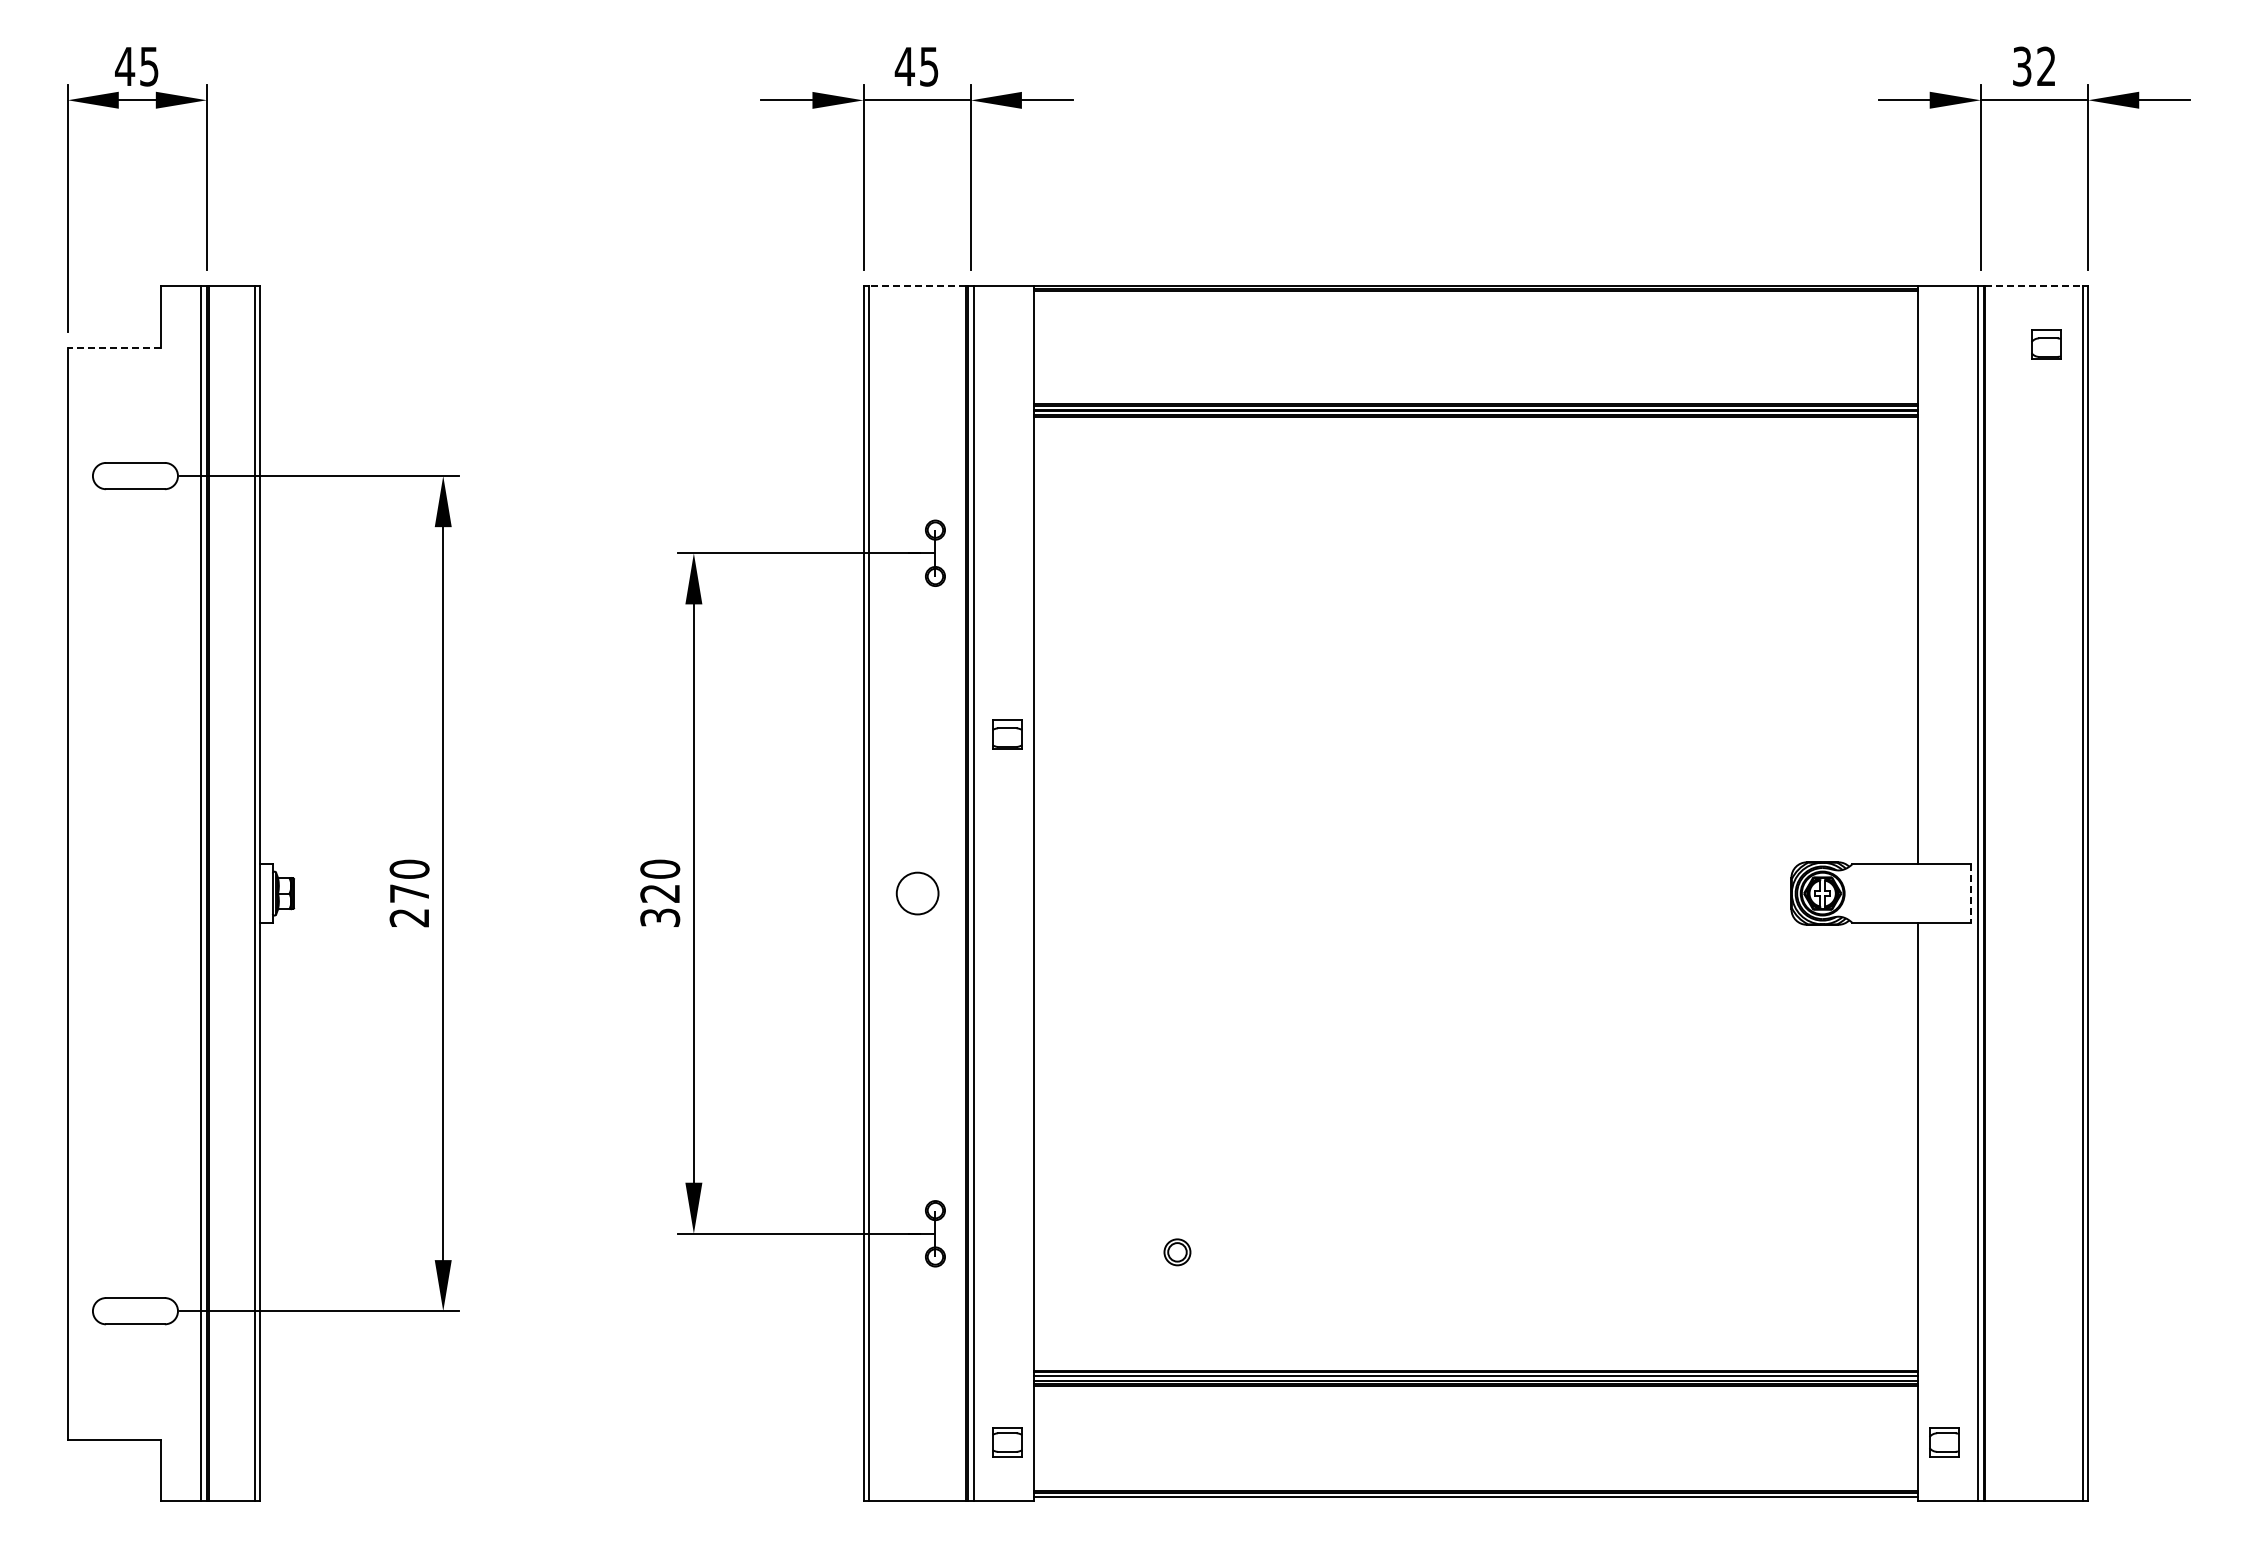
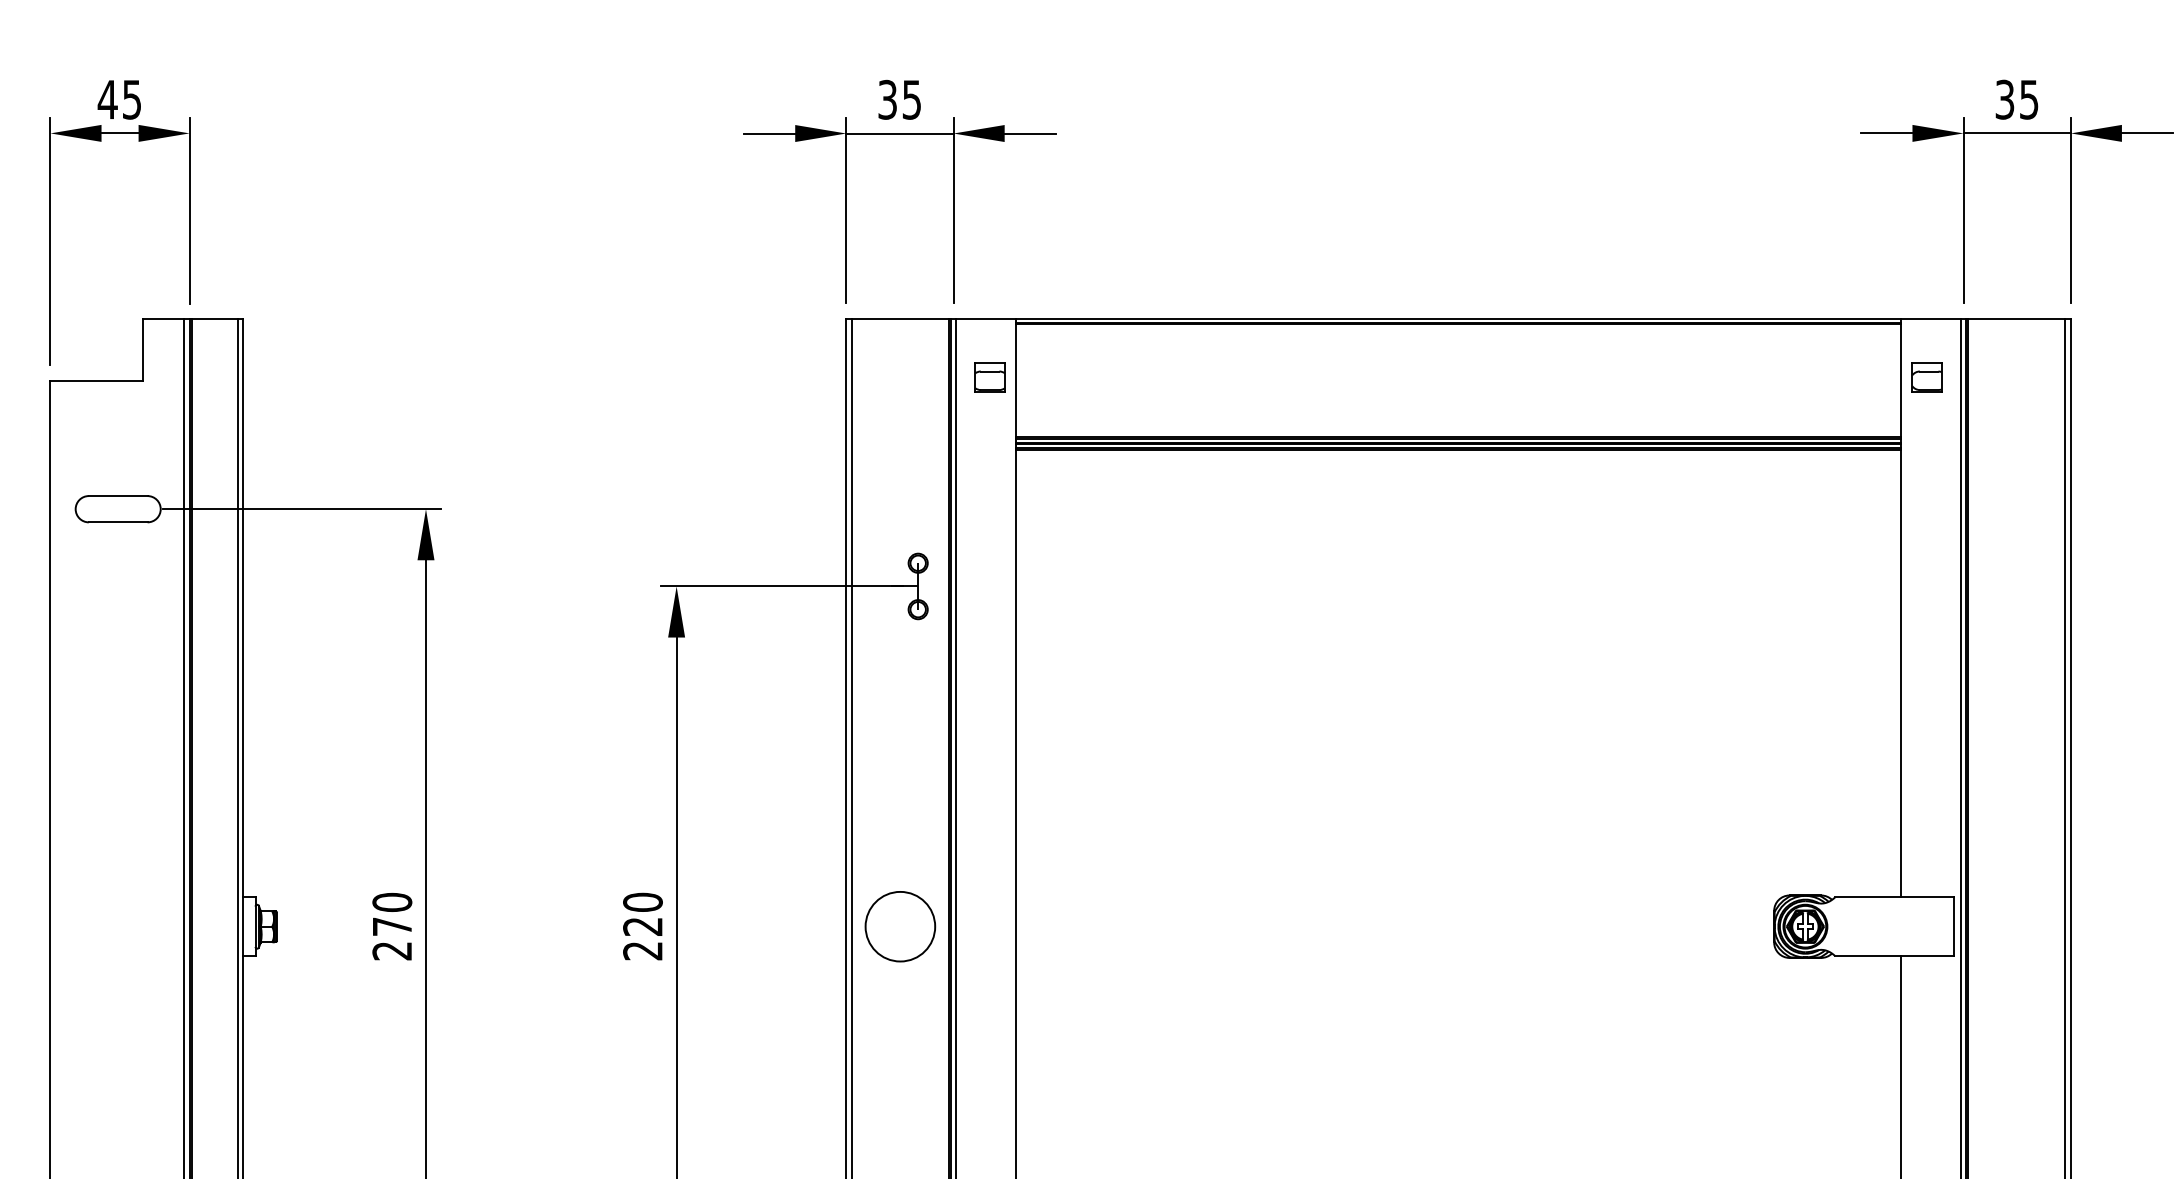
text: (904, 66) -> (887, 99), 45 -> 35
text: (2046, 66) -> (2029, 99), 32 -> 35
line: (917, 285) -> (900, 318), dashed -> solid
line: (2034, 285) -> (2017, 318), dashed -> solid
part: (2046, 344) -> (1927, 377), moved
line: (113, 347) -> (96, 380), dashed -> solid
part: (1007, 734) -> (990, 377), moved
circle: (917, 893) -> (900, 926), size x1.67
line: (1971, 894) -> (1954, 927), dashed -> solid
text: (660, 917) -> (643, 950), 320 -> 220

